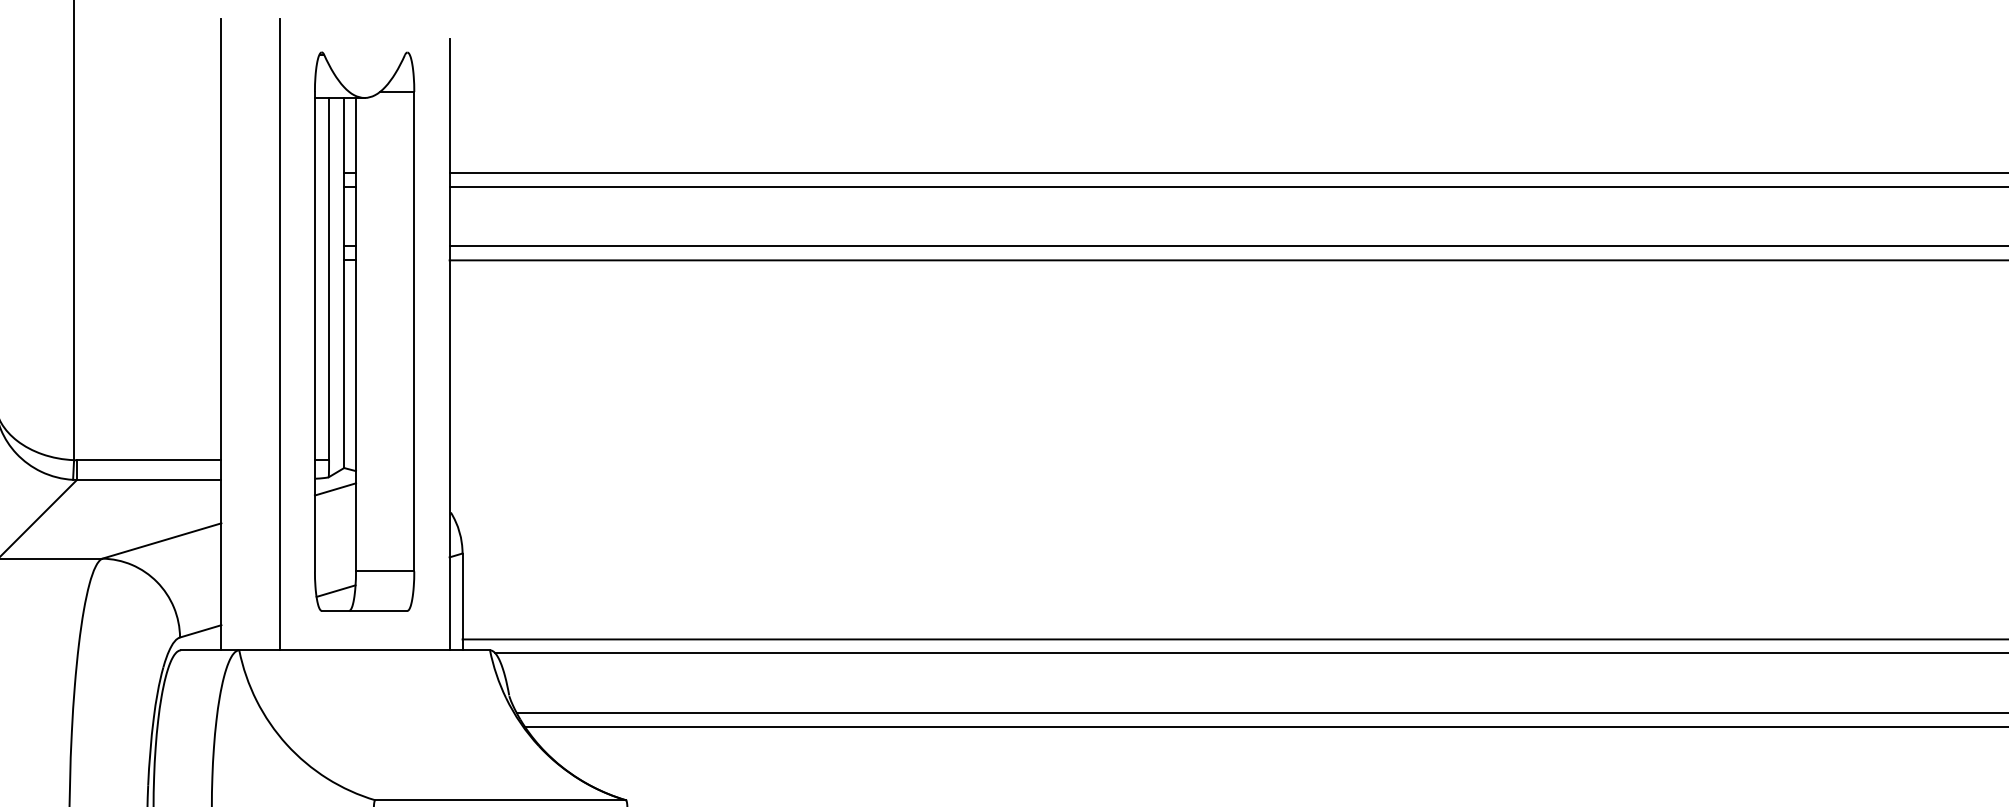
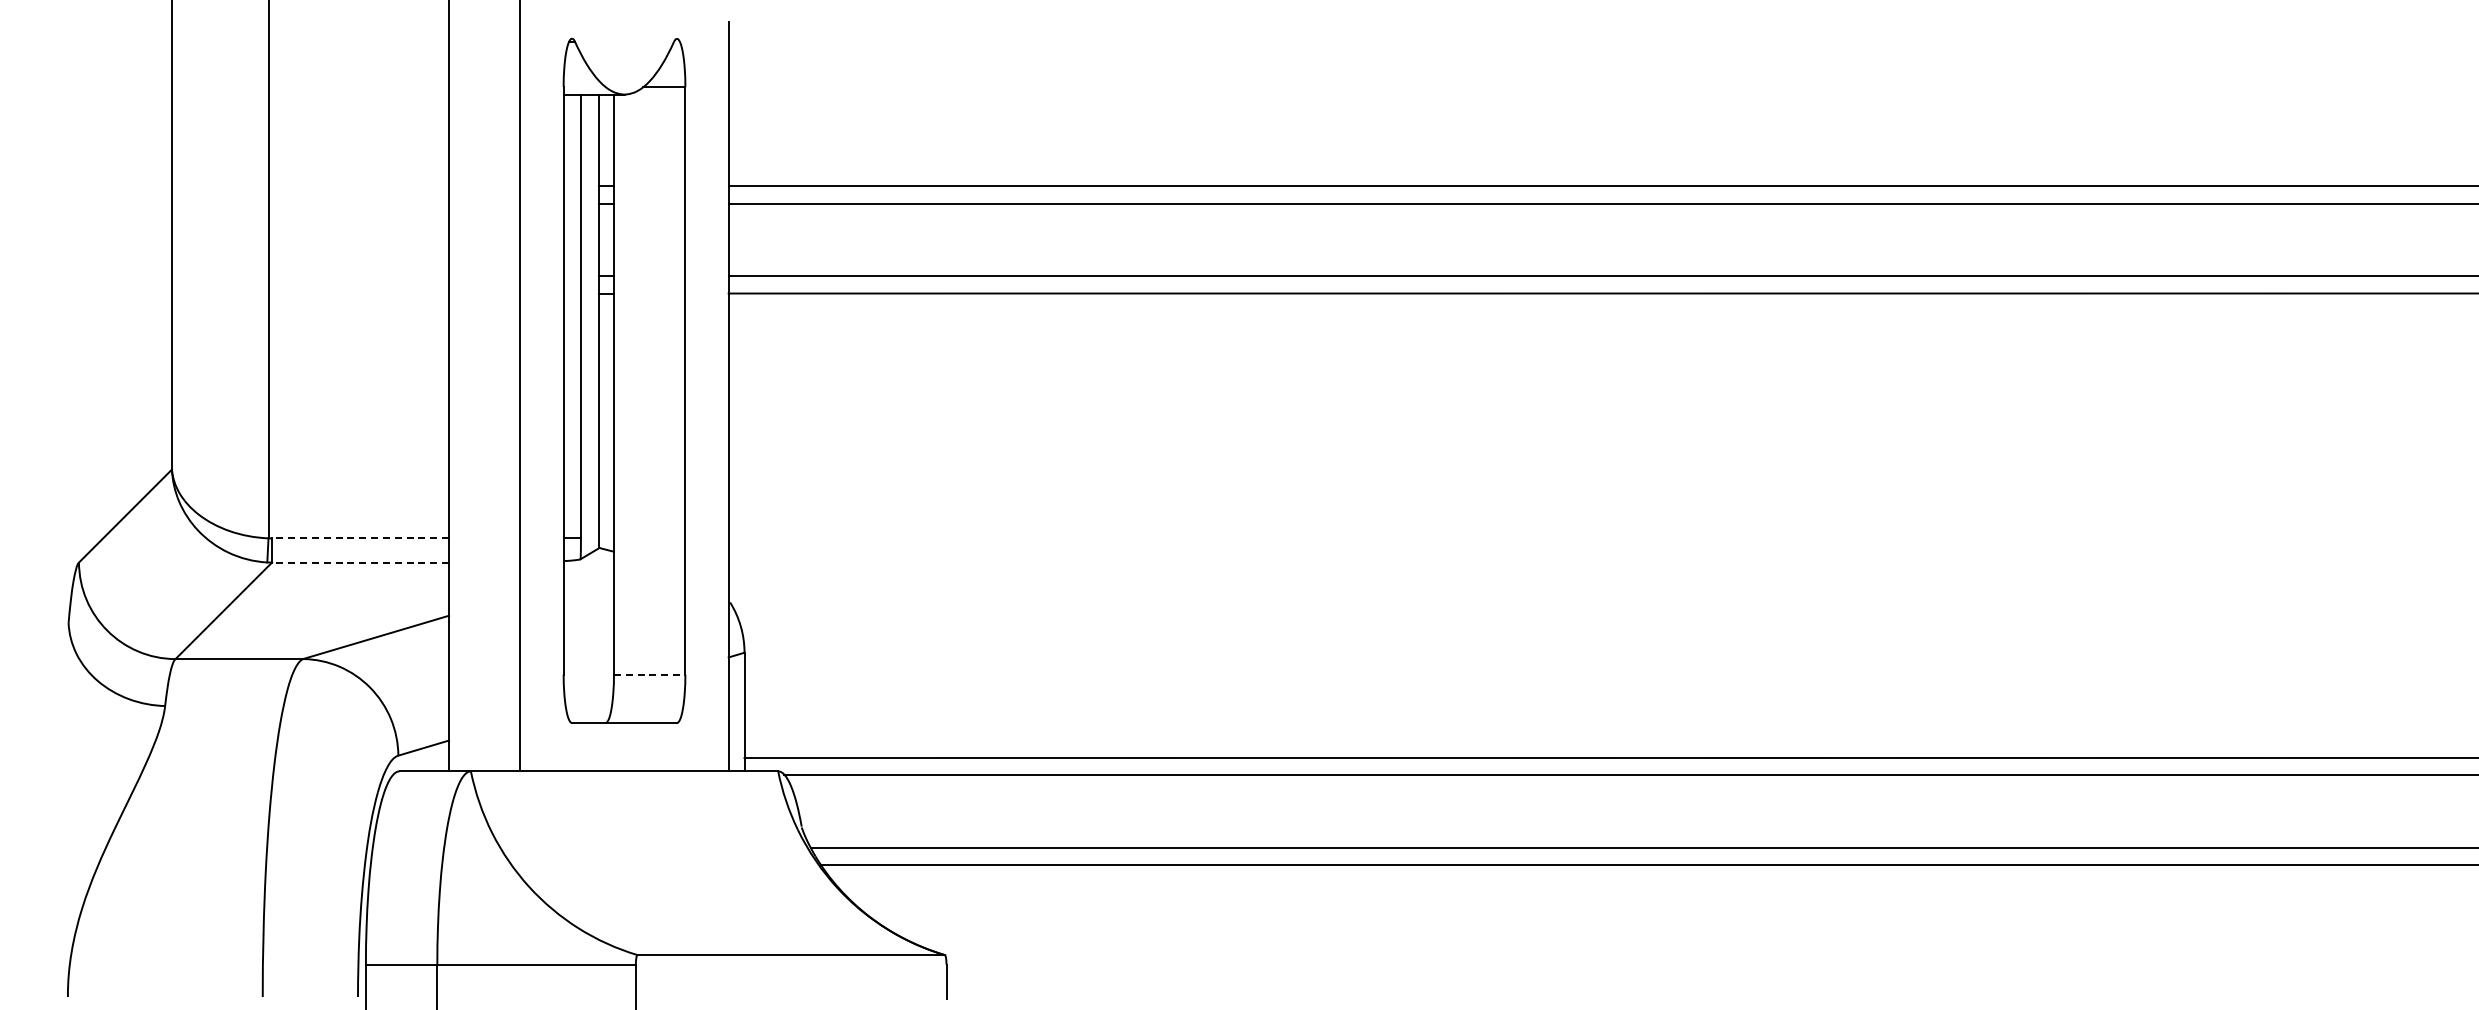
line: (149, 460) -> (360, 538), solid -> dashed
line: (149, 479) -> (360, 562), solid -> dashed
line: (335, 488) -> (588, 573), removed
line: (385, 571) -> (649, 674), solid -> dashed
line: (336, 590) -> (589, 698), removed

